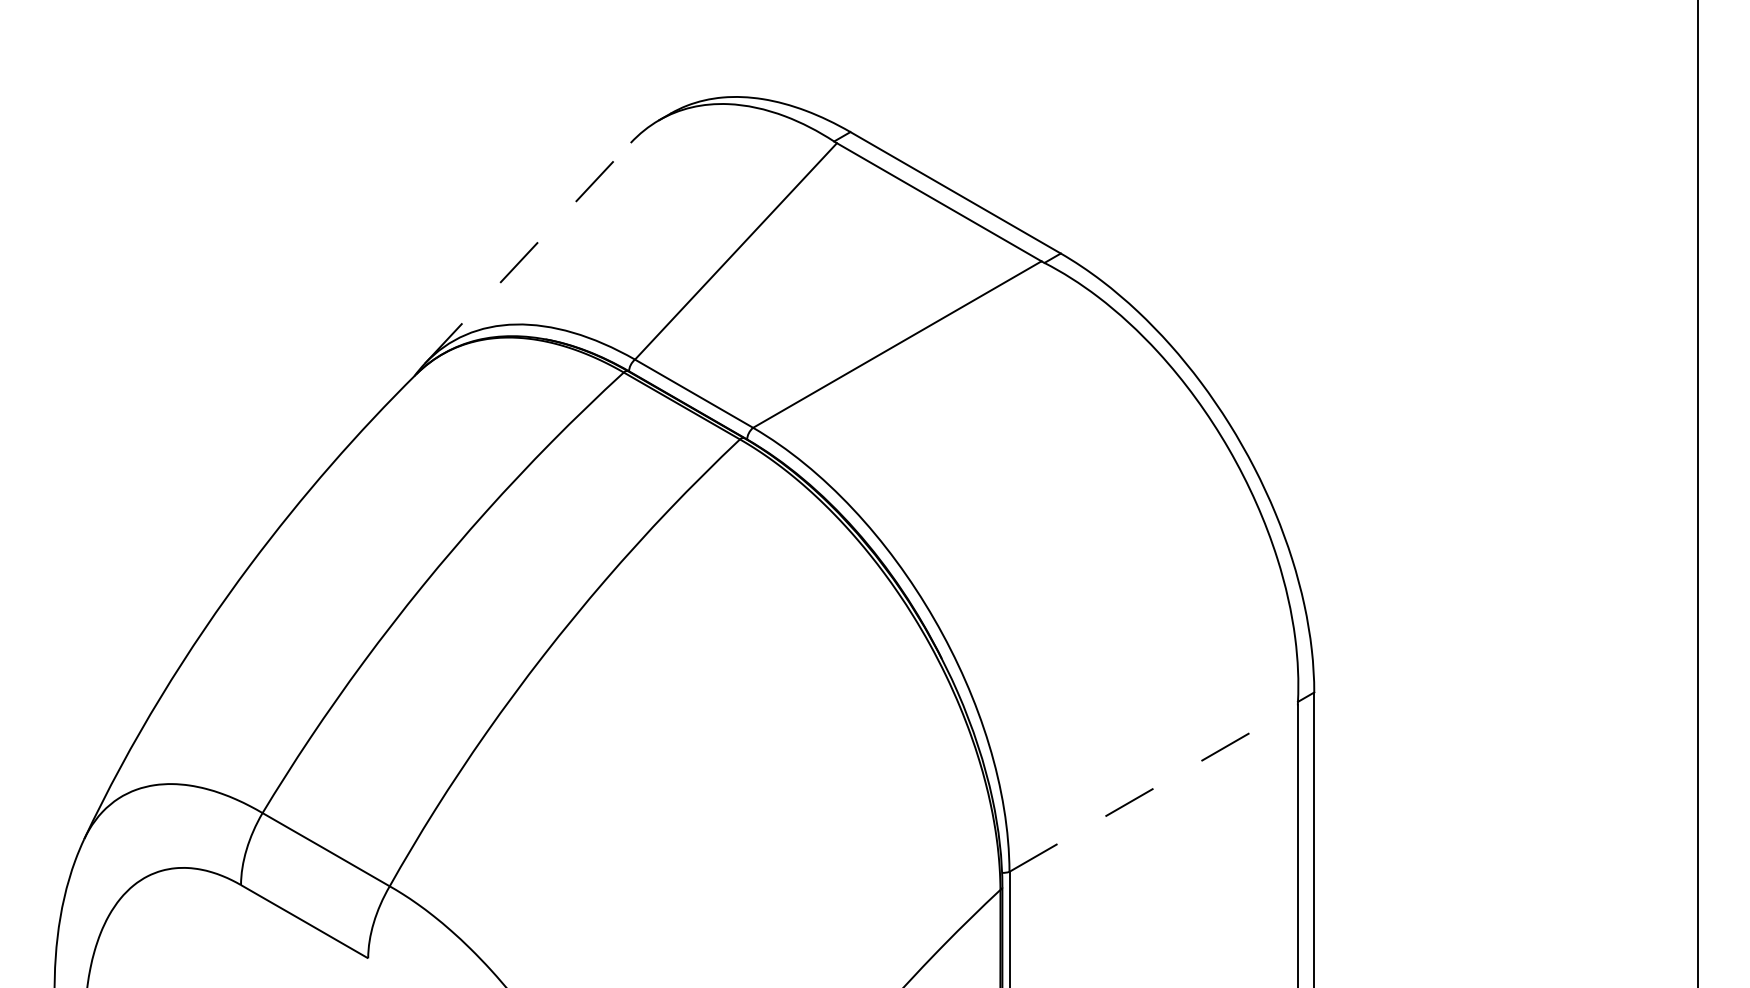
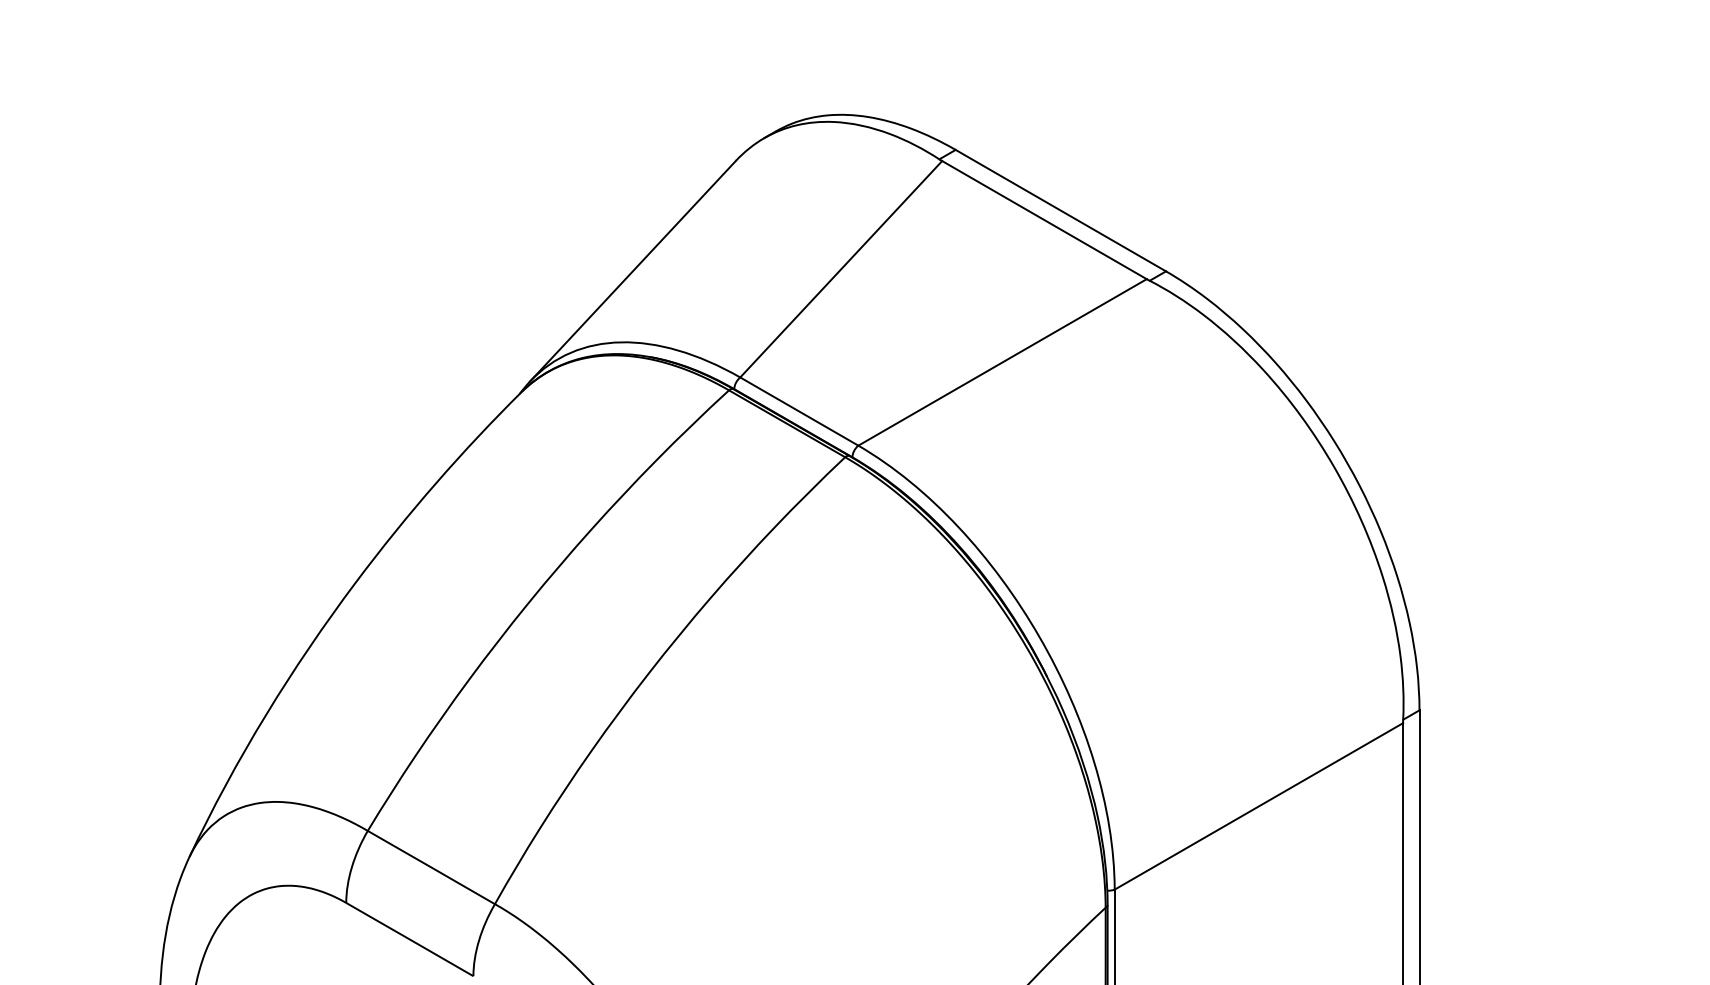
line: (528, 253) -> (633, 271), dashed -> solid
line: (1154, 788) -> (1259, 806), dashed -> solid

